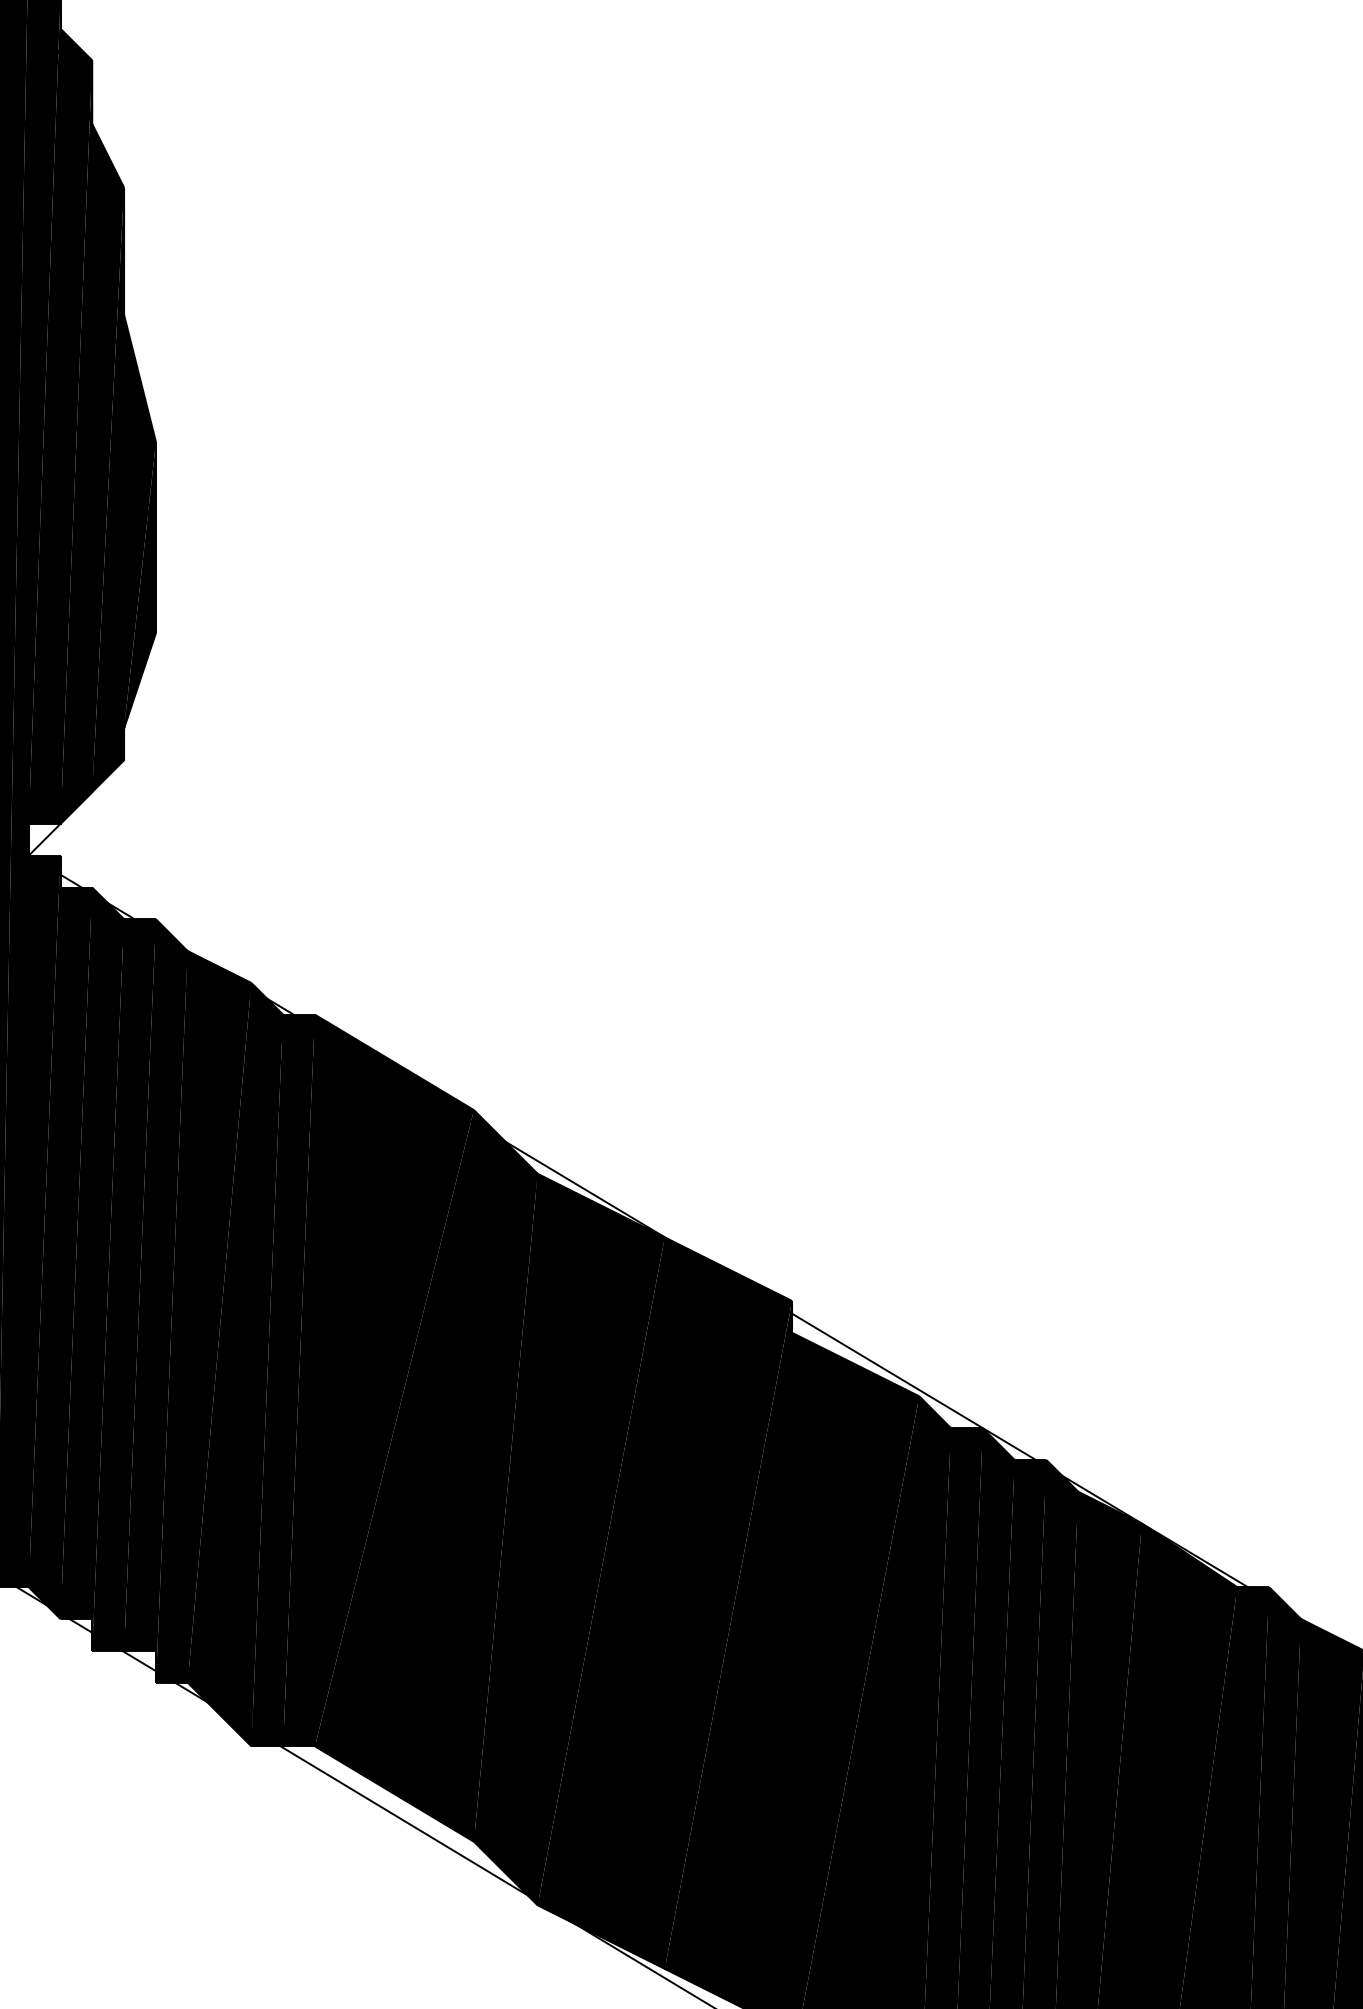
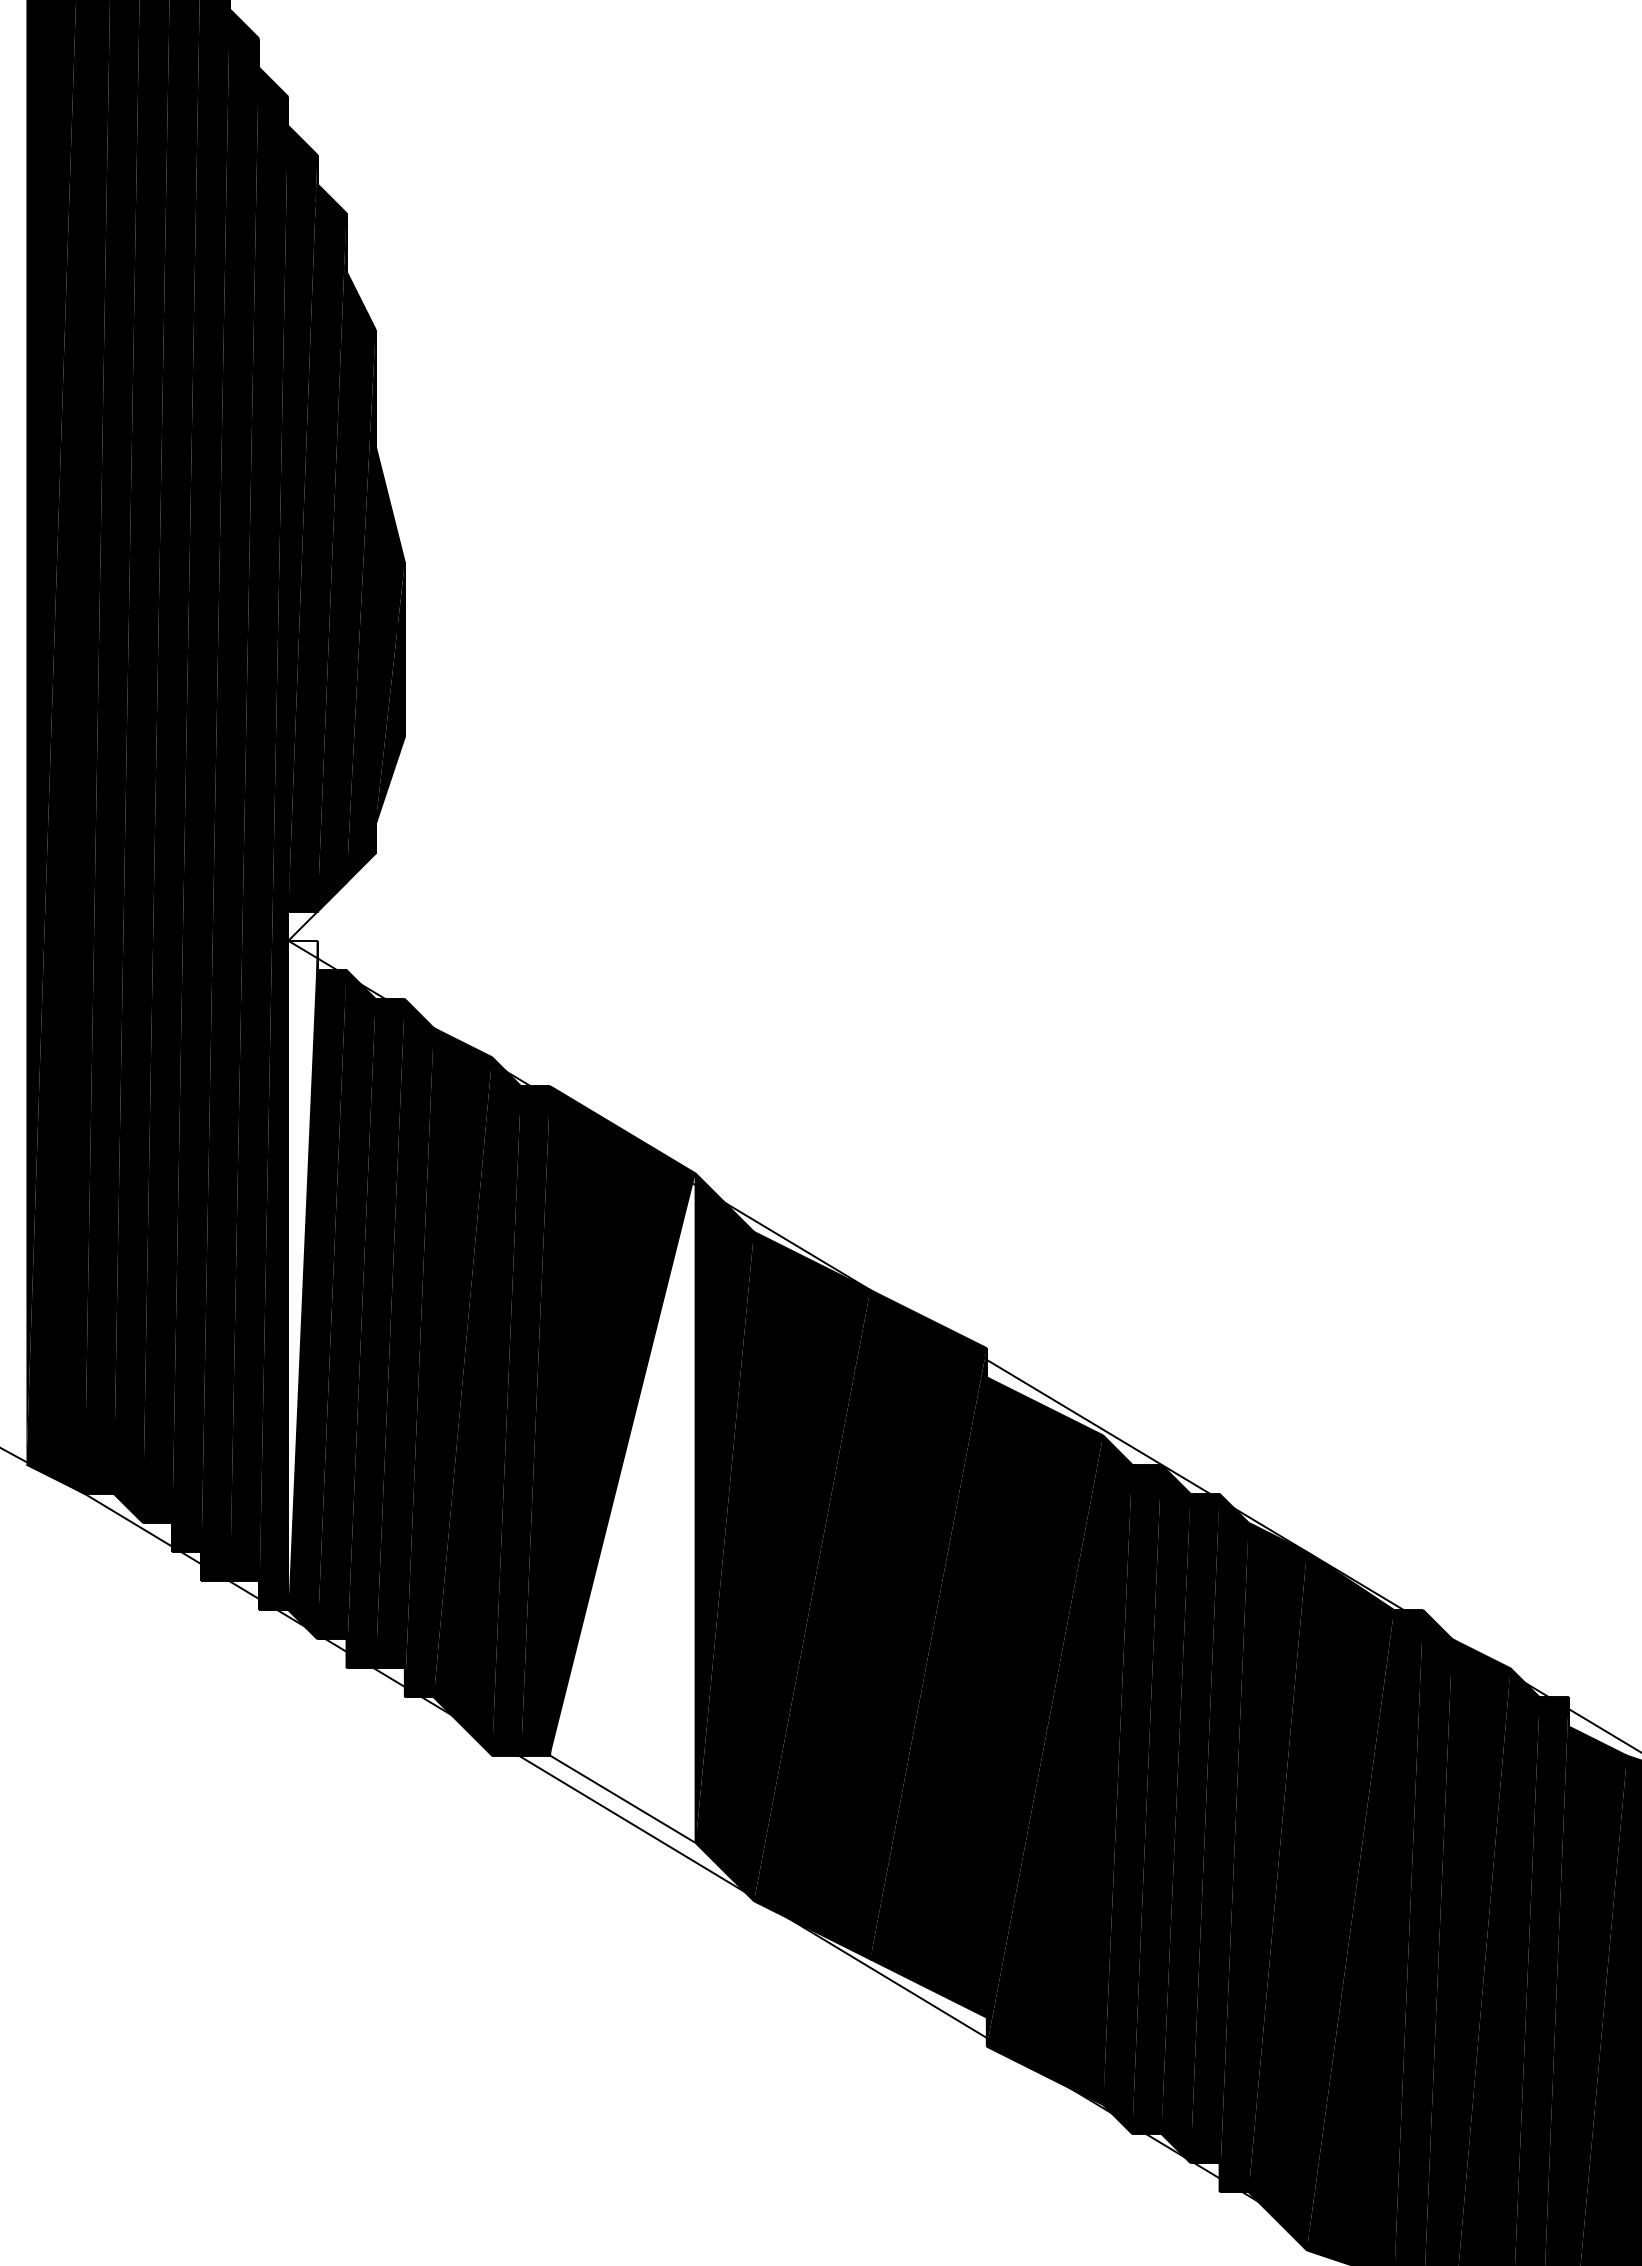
fill: (44, 1221) -> (302, 1275), removed
fill: (393, 1476) -> (622, 1508), removed

